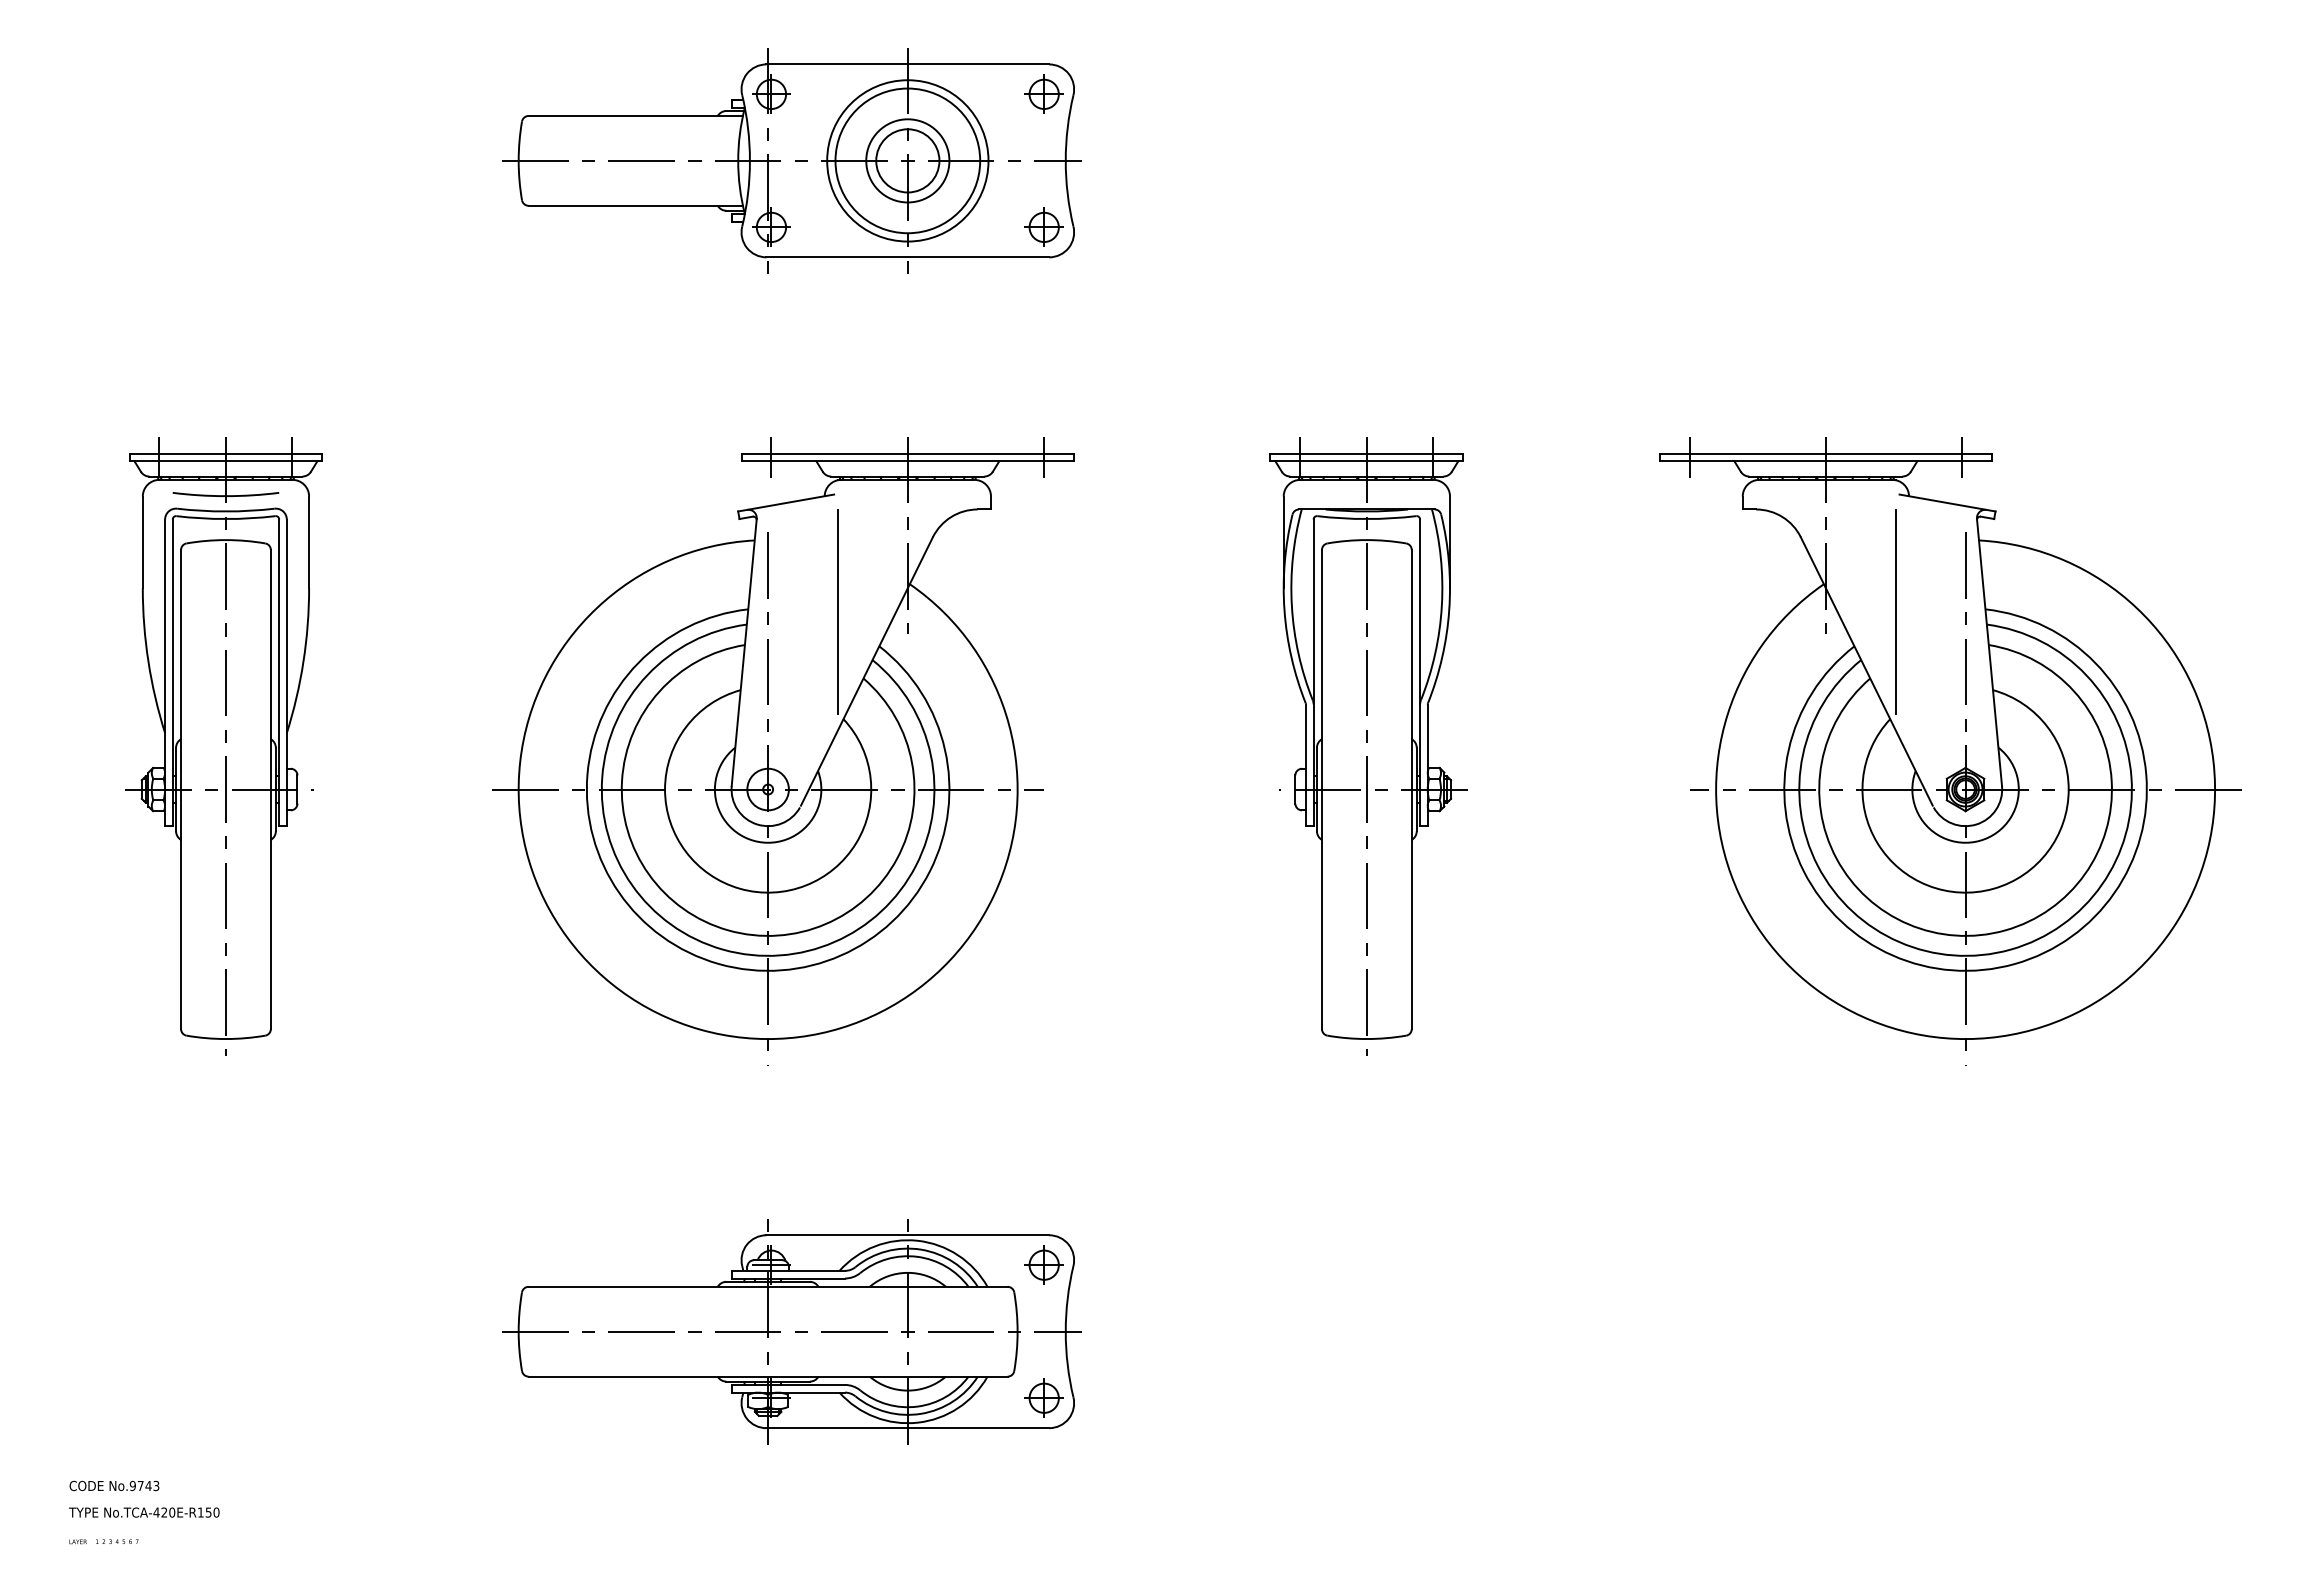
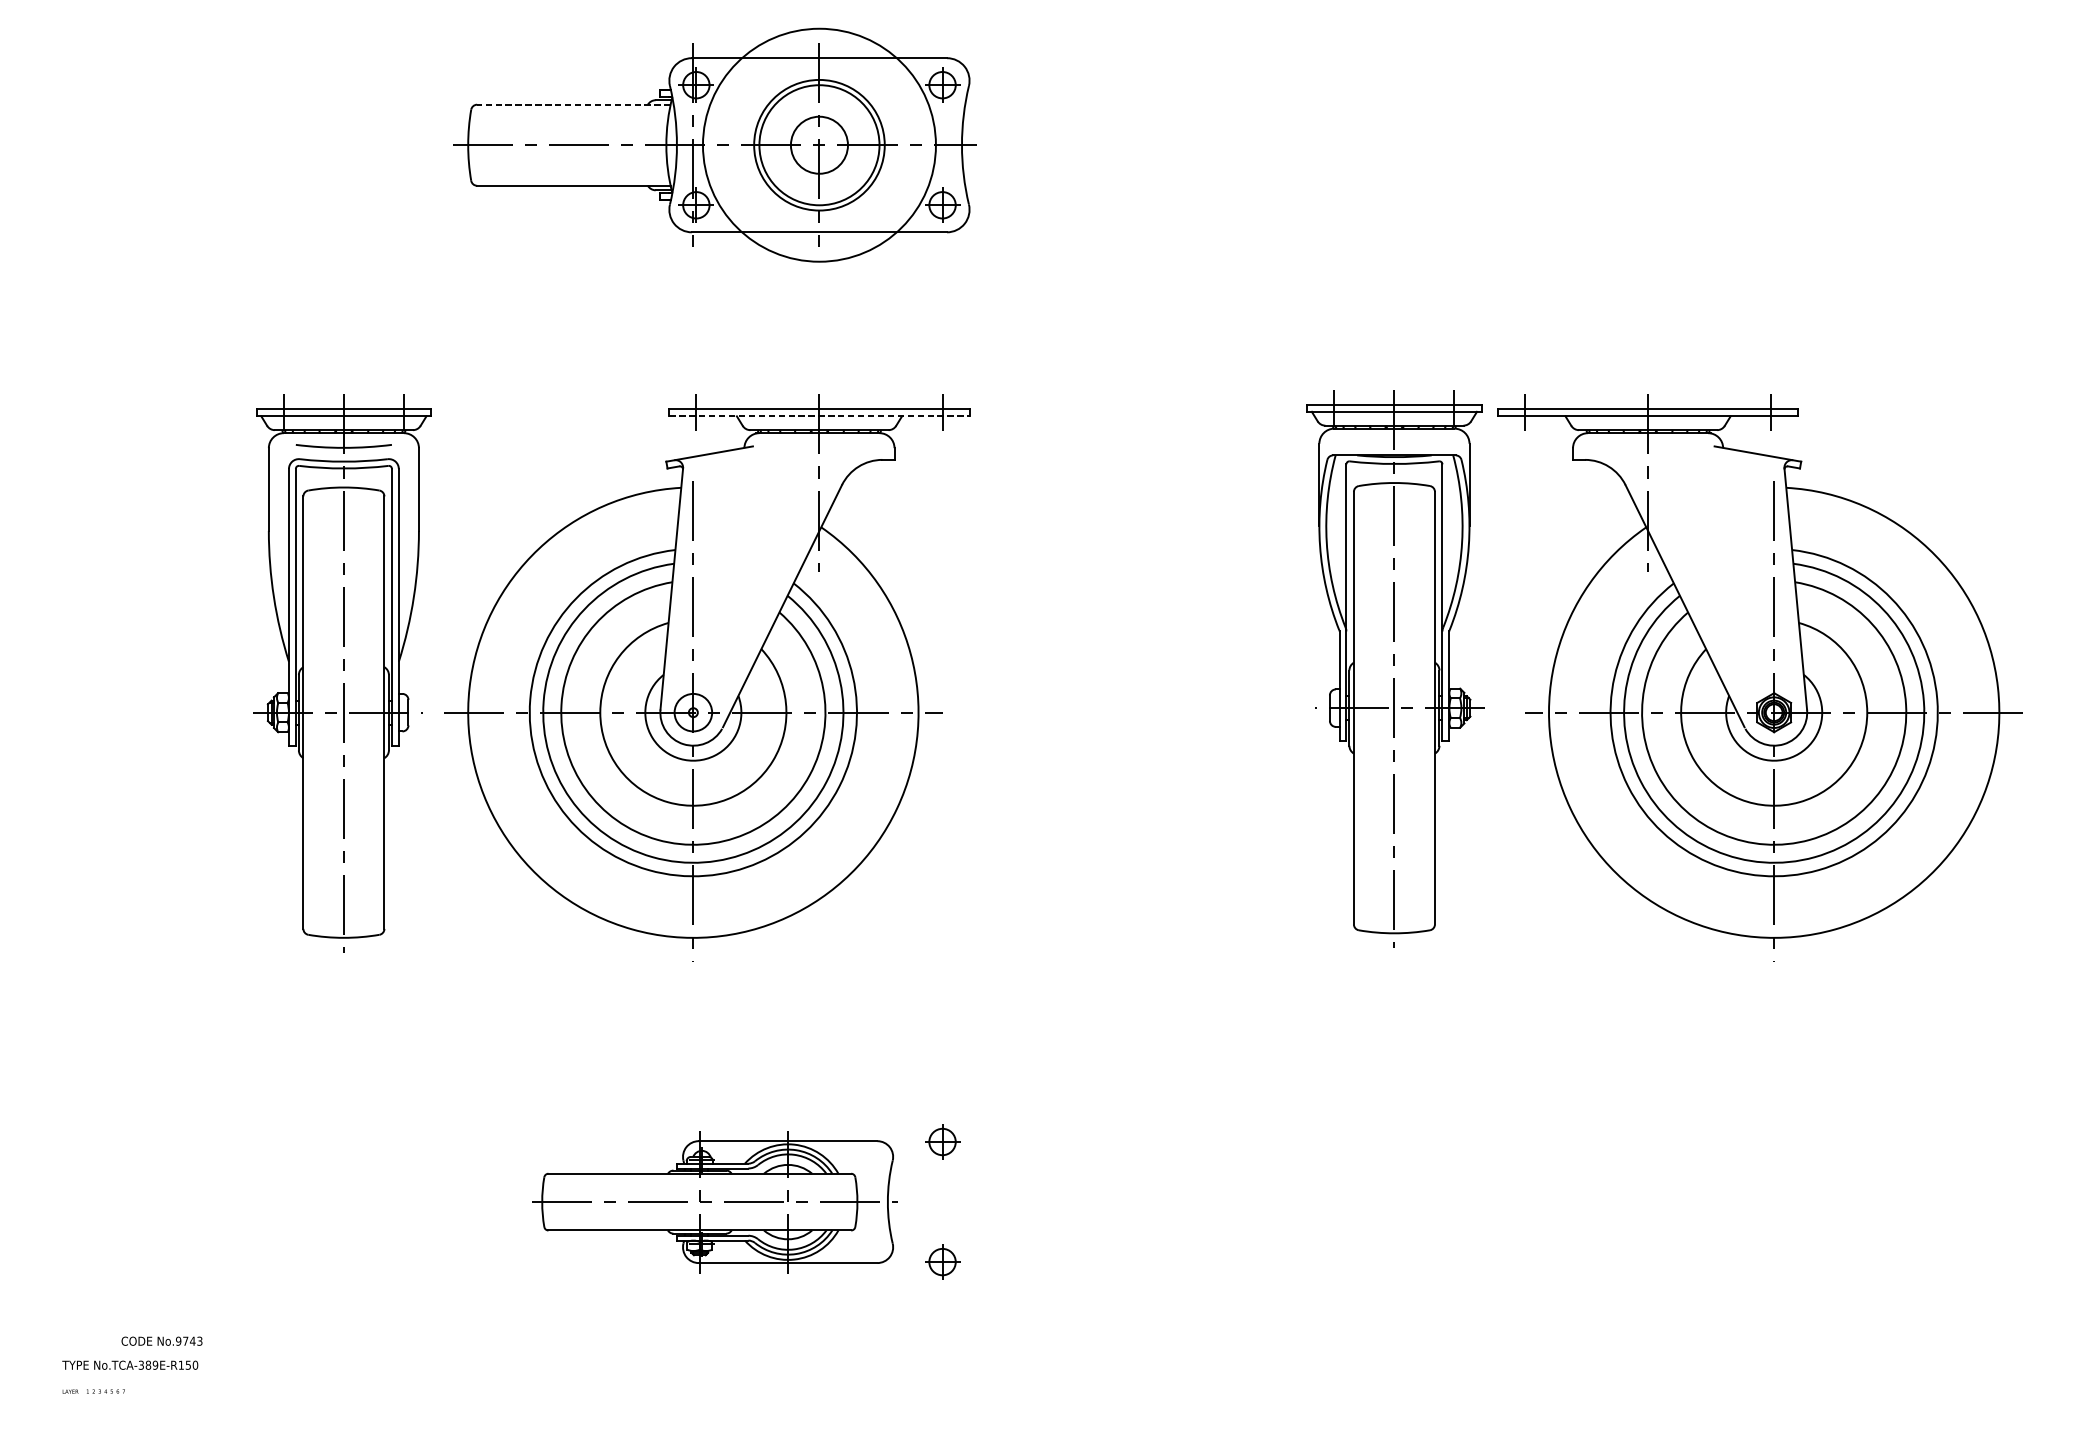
line: (635, 115) -> (573, 104), solid -> dashed
circle: (907, 160) -> (819, 144), size x1.6
circle: (907, 160) -> (819, 144), size x1.6
line: (908, 461) -> (820, 416), solid -> dashed
line: (838, 611) -> (756, 551), removed
line: (1895, 611) -> (1710, 551), removed
part: (223, 746) -> (341, 673), moved
part: (1368, 746) -> (1395, 669), moved
part: (791, 1331) -> (714, 1201), size x0.7
text: (114, 1485) -> (162, 1340), moved
text: (164, 1512) -> (148, 1365), No.TCA-420E-R150 -> No.TCA-389E-R150

